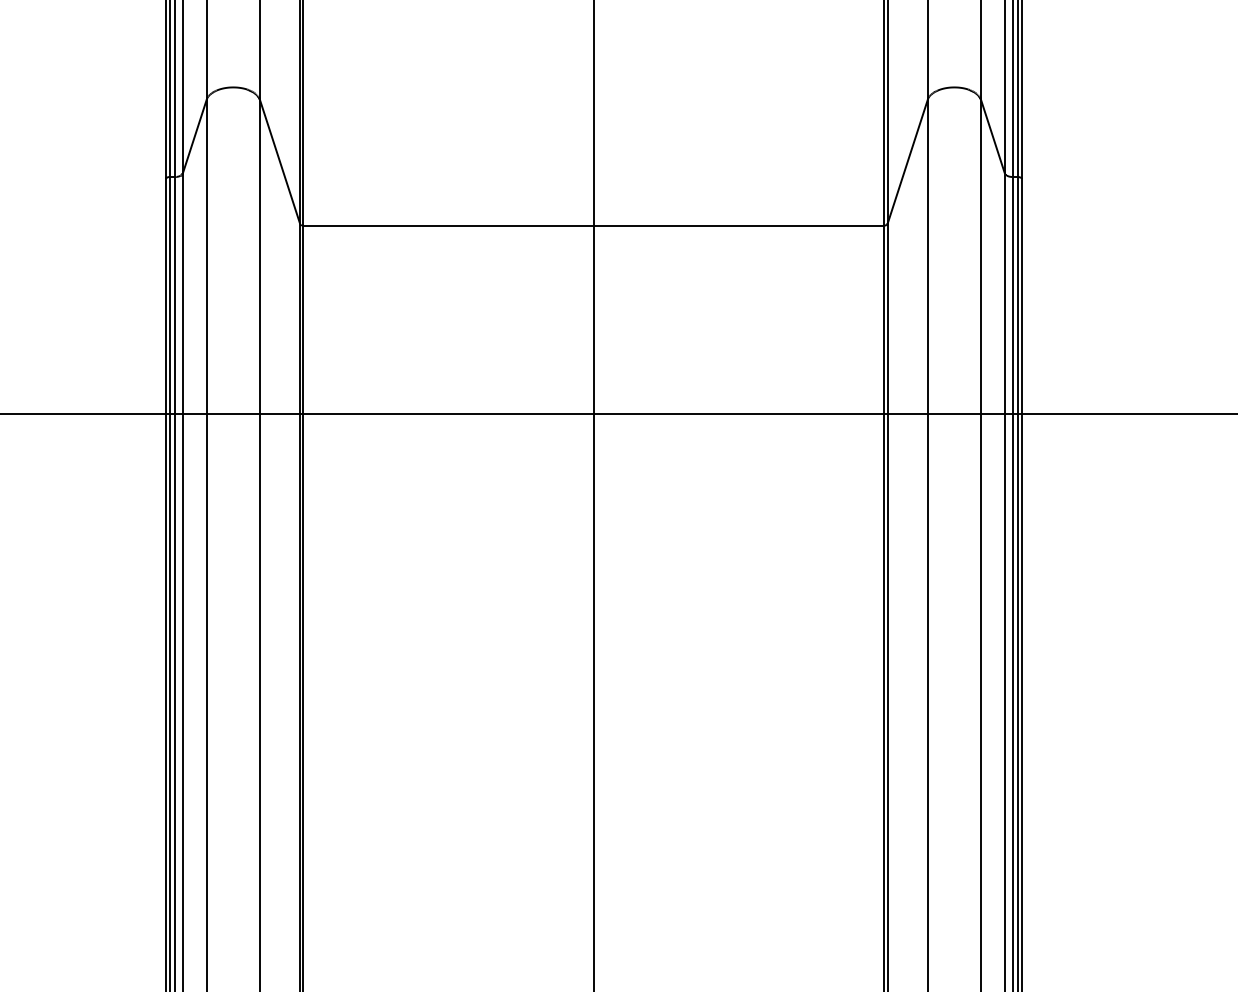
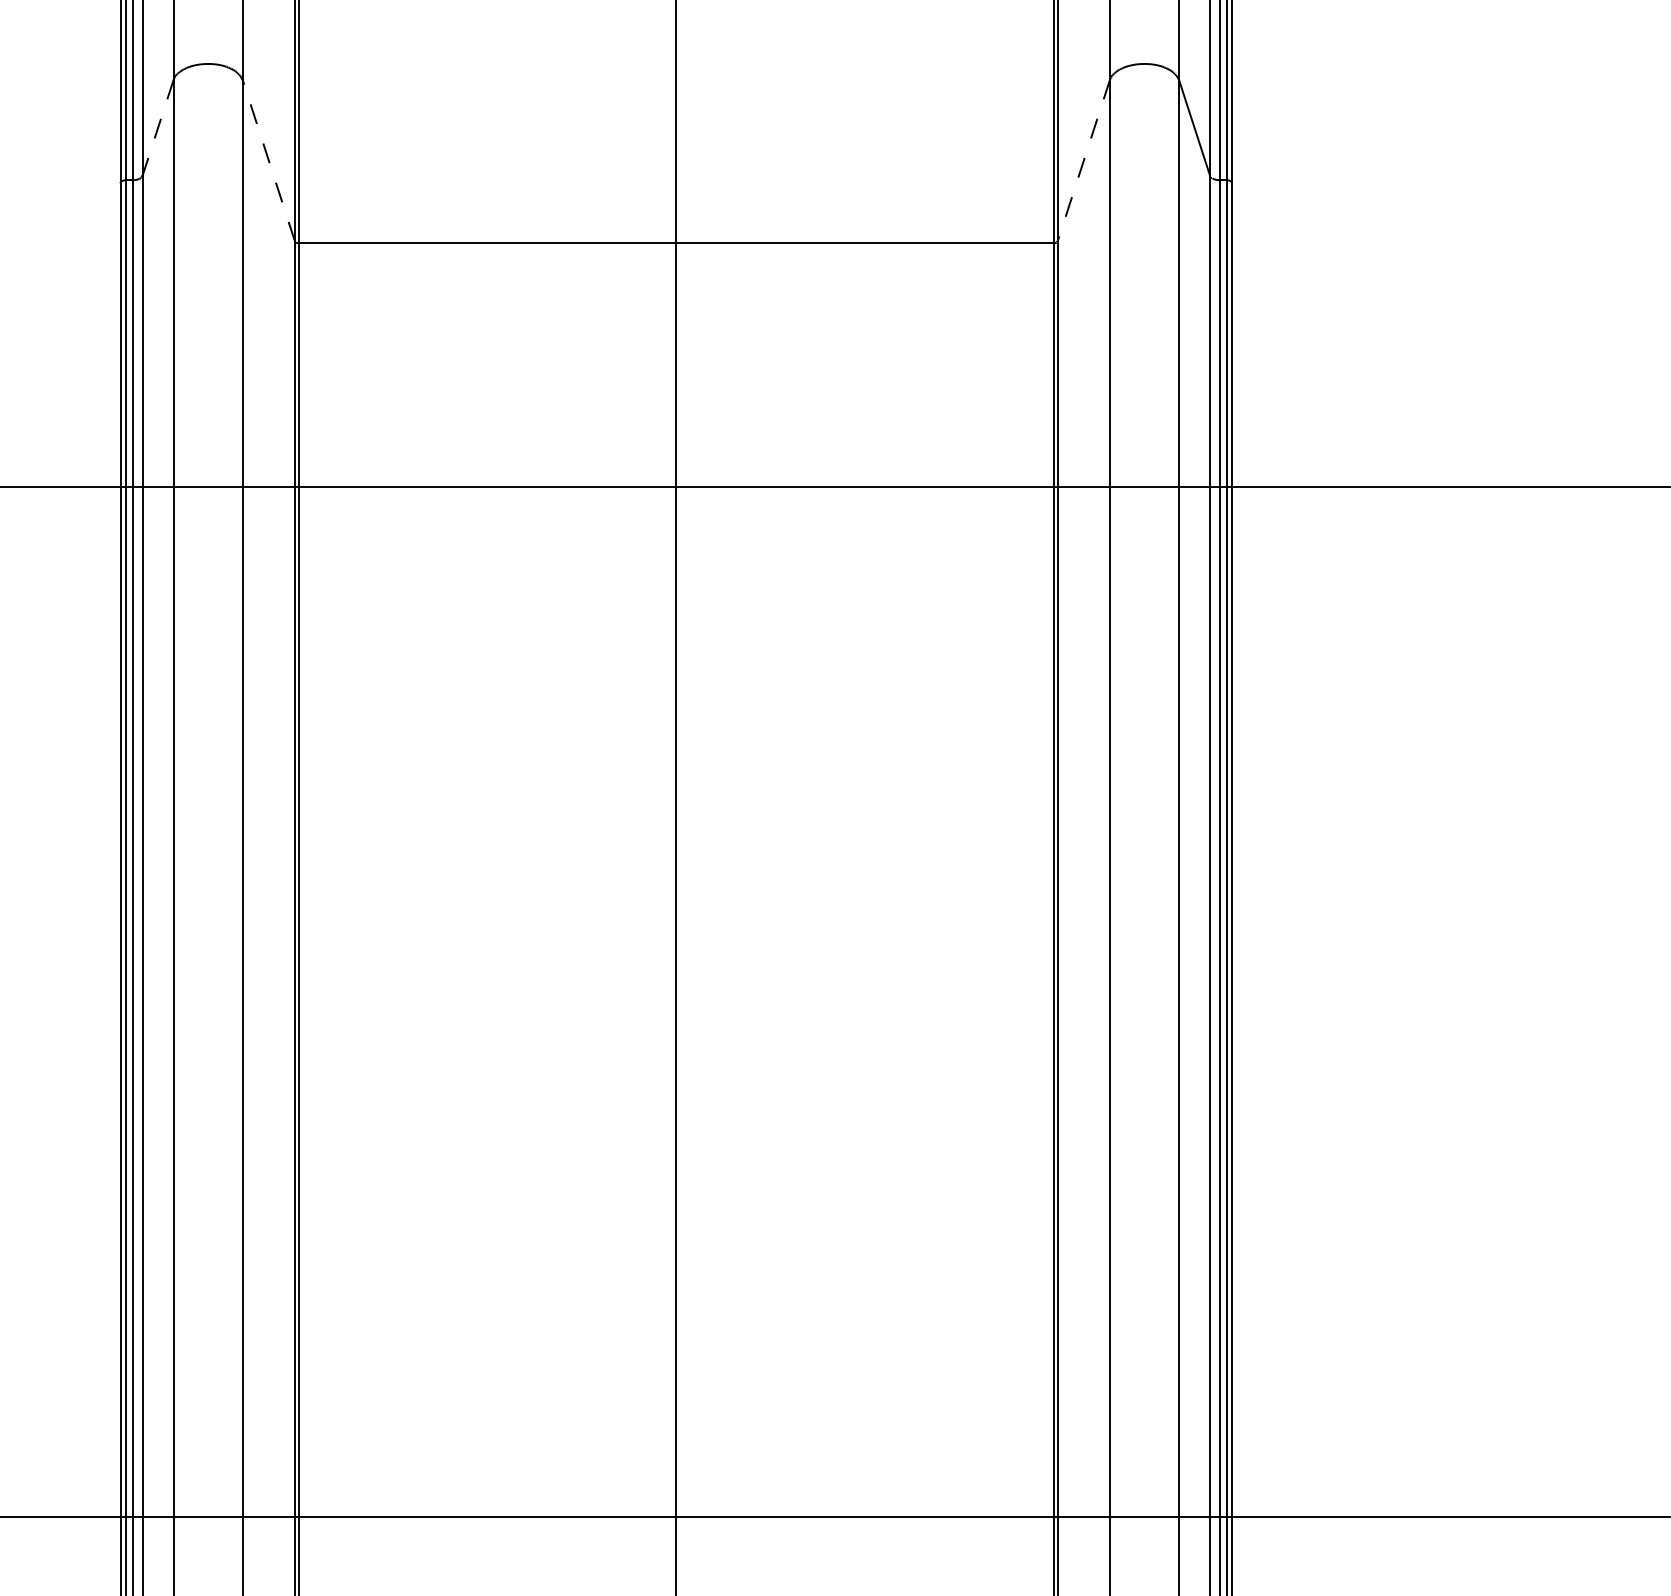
line: (195, 137) -> (158, 128), solid -> dashed
line: (279, 161) -> (268, 160), solid -> dashed
line: (907, 162) -> (1083, 161), solid -> dashed

